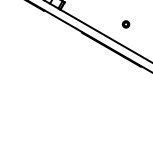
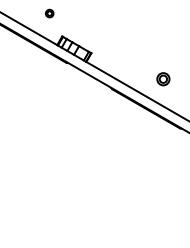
part: (125, 23) -> (162, 78), size x1.6

